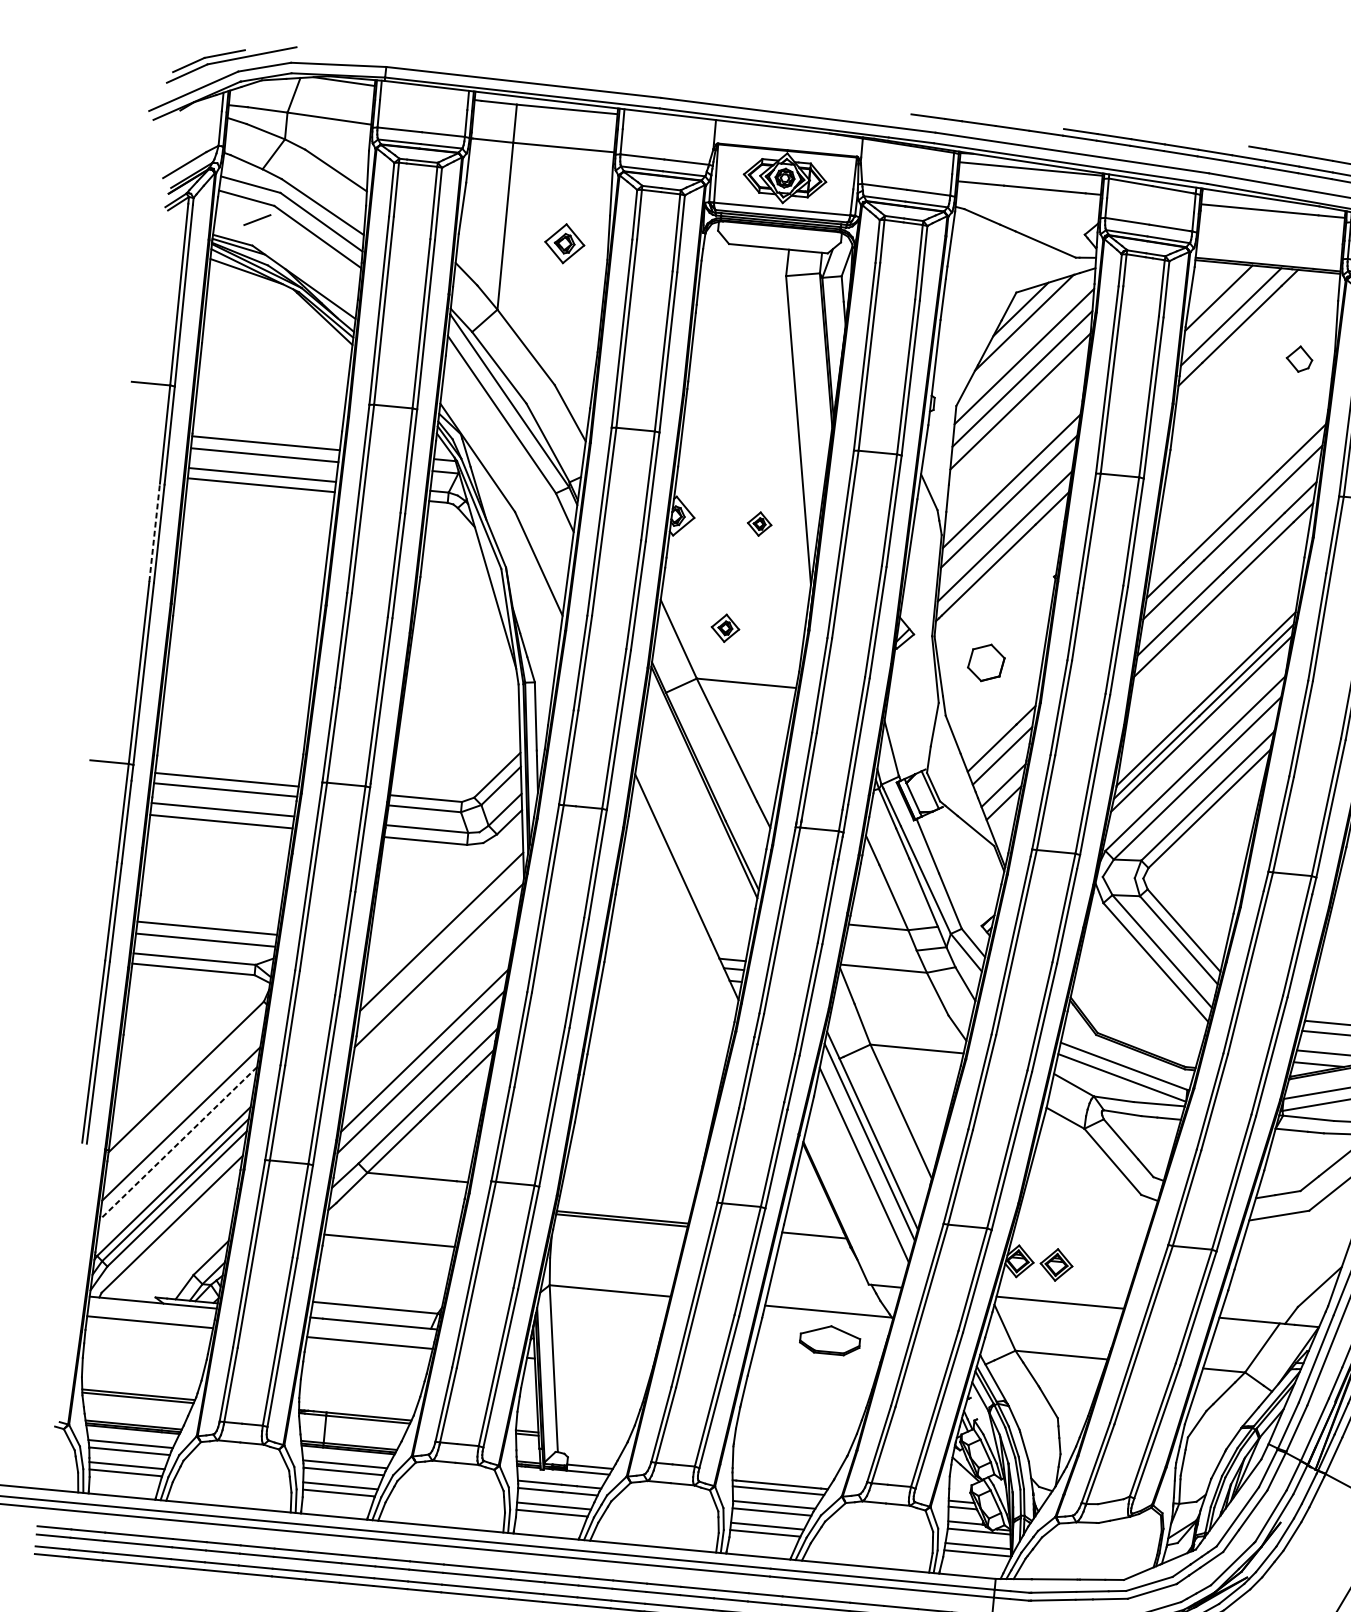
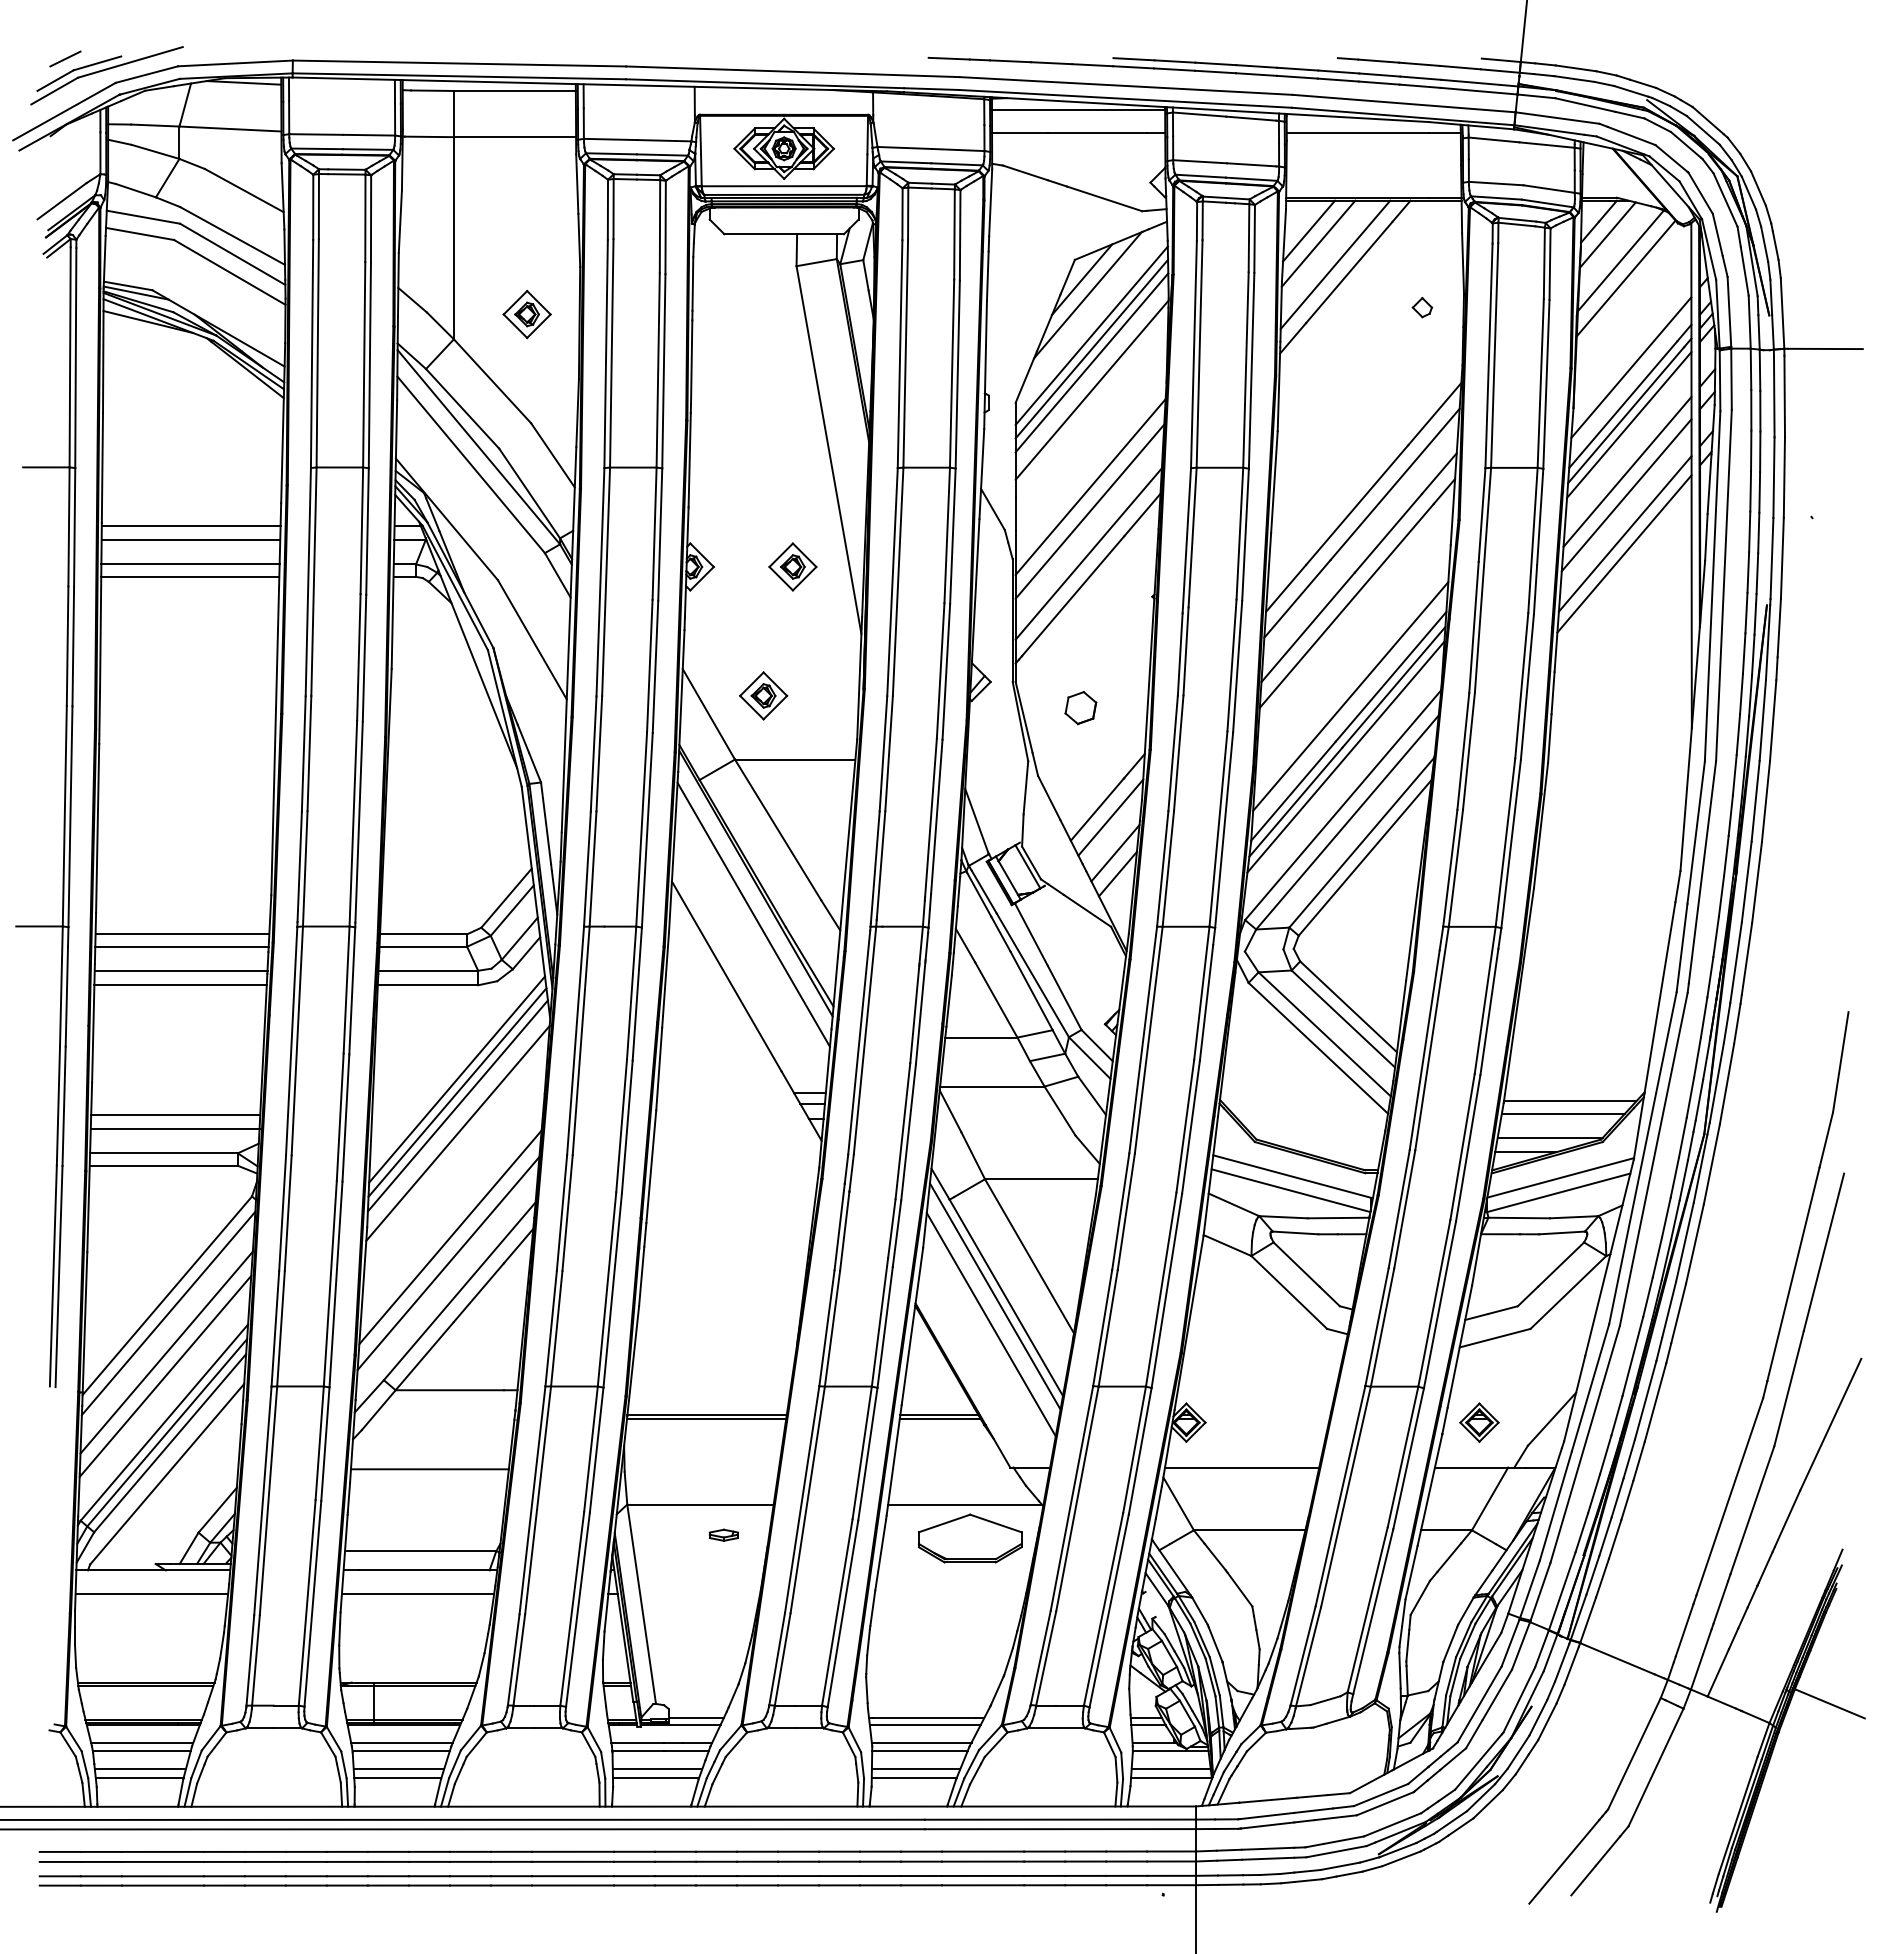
line: (257, 219) -> (65, 58), moved
part: (564, 243) -> (526, 314), moved
line: (1212, 286) -> (1309, 230), added
part: (1299, 359) -> (1422, 307), size x0.62
line: (1023, 367) -> (1091, 348), added
part: (759, 523) -> (792, 566), size x1.67
line: (154, 533) -> (67, 646), dashed -> solid
part: (725, 627) -> (763, 695), size x1.43
part: (986, 663) -> (1080, 708), size x0.71
line: (1209, 674) -> (1350, 696), added
line: (699, 807) -> (753, 914), added
line: (442, 921) -> (457, 1079), added
line: (440, 942) -> (457, 1105), added
line: (185, 1091) -> (168, 1313), added
line: (178, 1143) -> (165, 1376), dashed -> solid
line: (814, 1238) -> (939, 1418), added
part: (1056, 1264) -> (1479, 1422), moved
part: (626, 1317) -> (723, 1534), added
part: (829, 1340) -> (969, 1538), size x1.43

